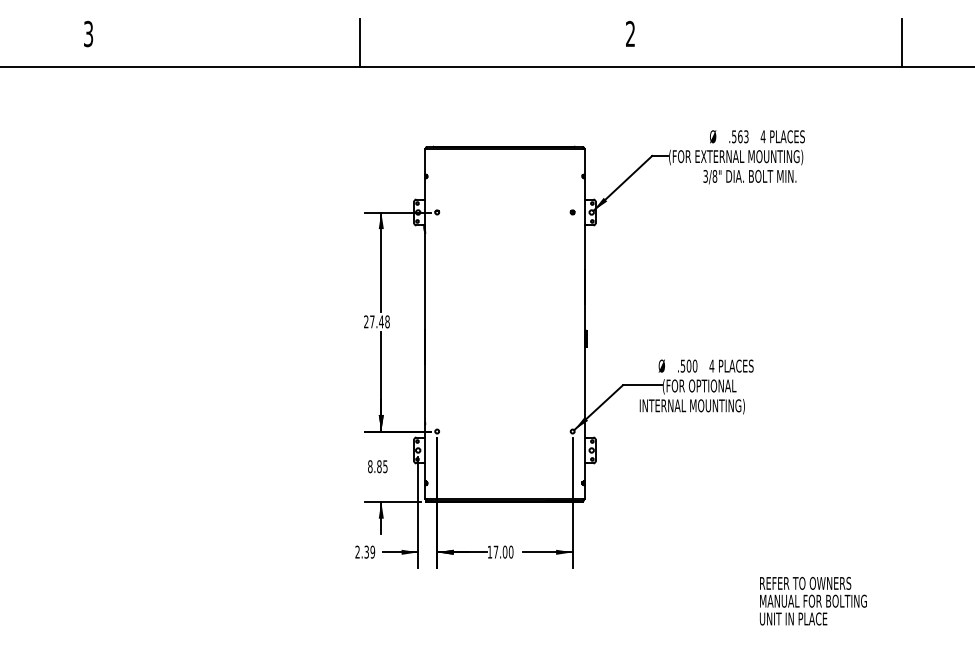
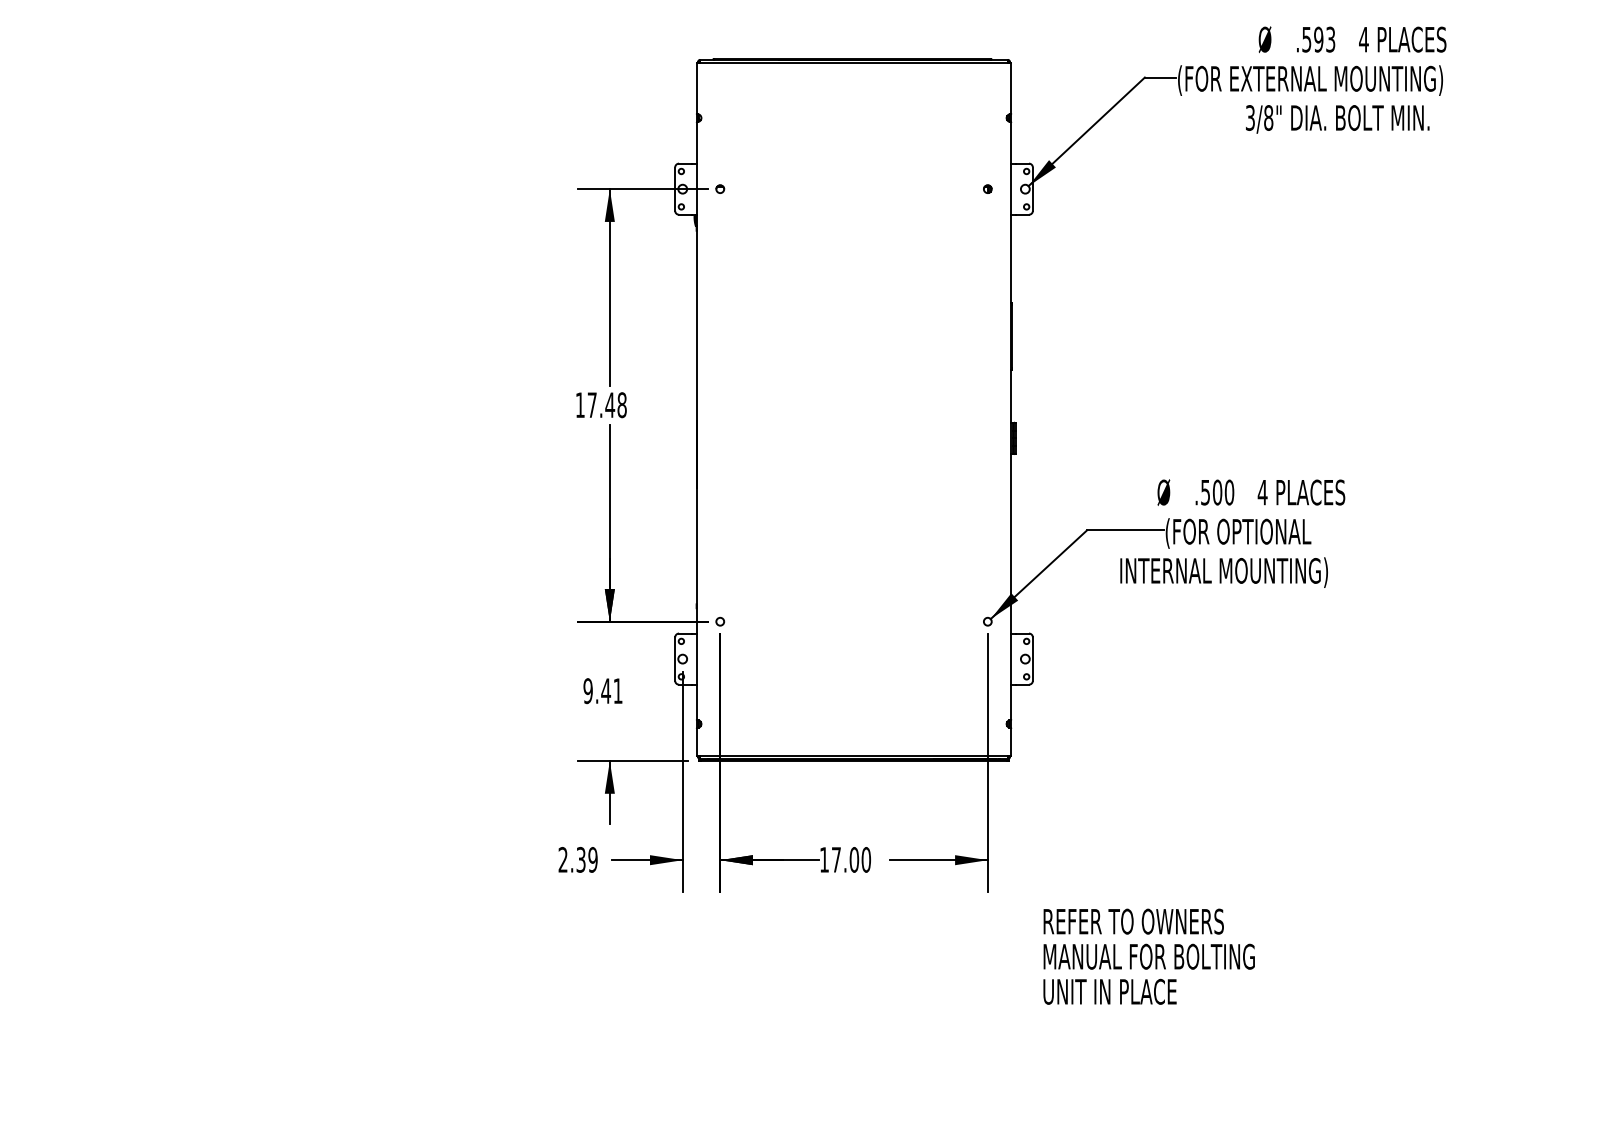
text: (740, 136) -> (1319, 39), .563 -> .593
text: (366, 321) -> (580, 404), 27.48 -> 17.48
text: (377, 466) -> (602, 690), 8.85 -> 9.41
text: (813, 601) -> (1149, 957), moved

